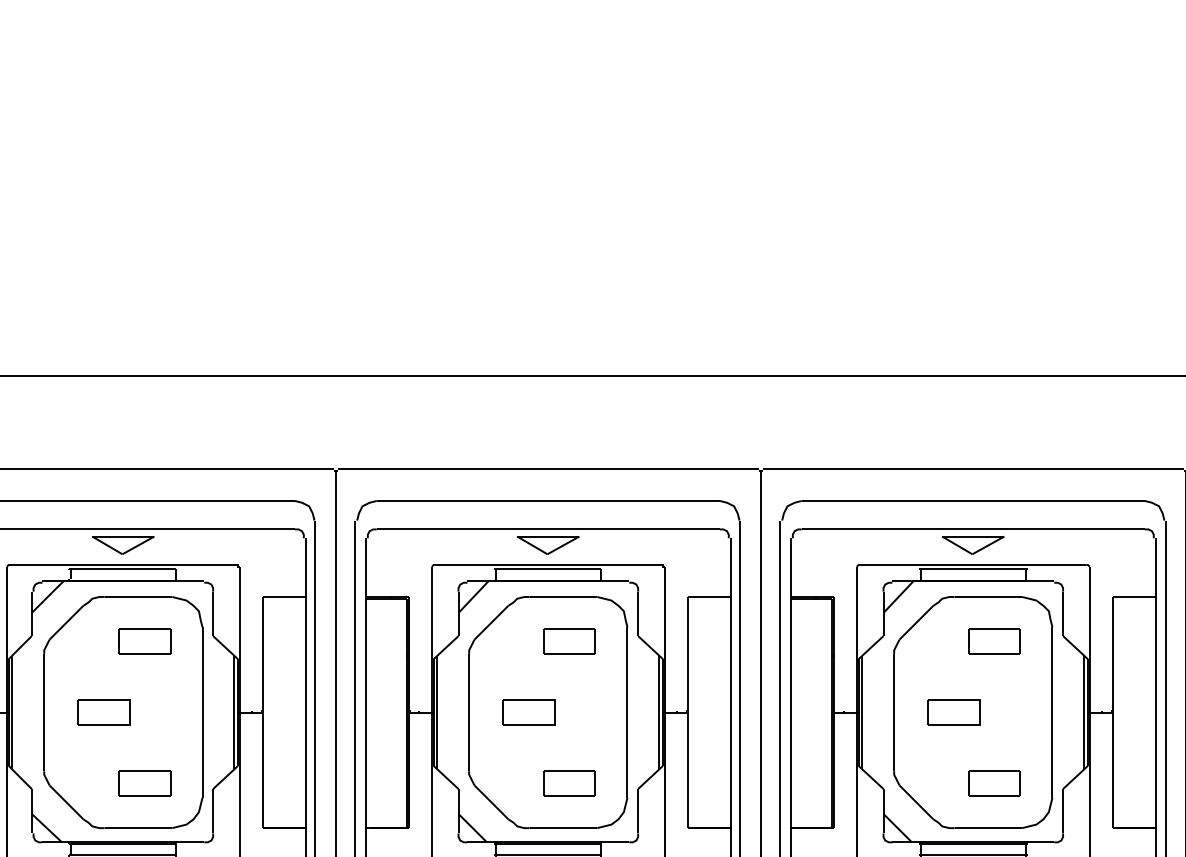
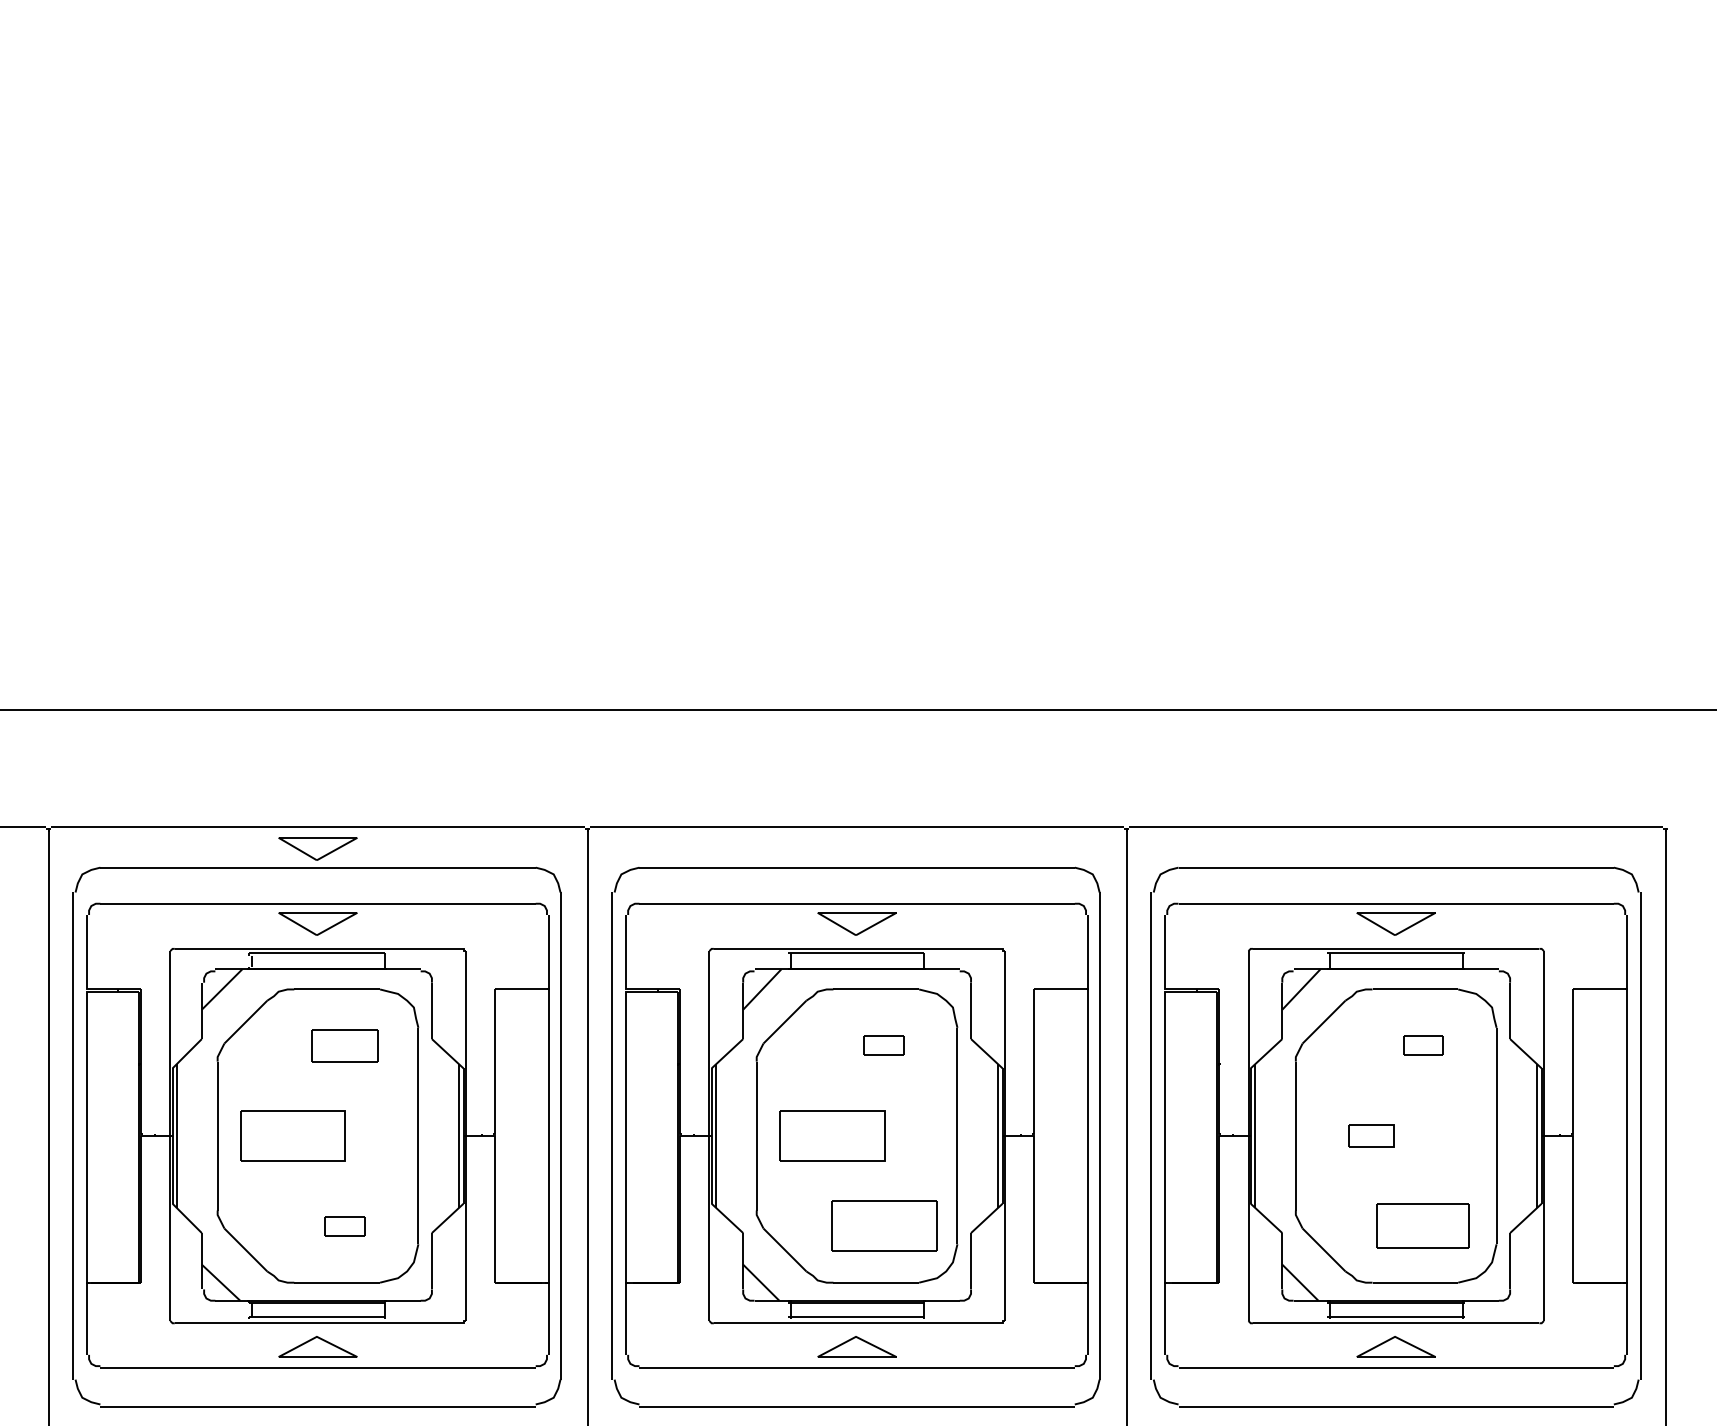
part: (122, 485) -> (317, 848), added
part: (569, 641) -> (883, 1045), size x0.6
part: (994, 641) -> (1423, 1045), size x0.6
part: (104, 712) -> (293, 1135), size x1.6
part: (528, 712) -> (832, 1135), size x1.6
part: (953, 712) -> (1371, 1135), size x0.7
part: (144, 783) -> (344, 1226), size x0.6
part: (569, 783) -> (883, 1226), size x1.6
part: (994, 783) -> (1423, 1226), size x1.4

